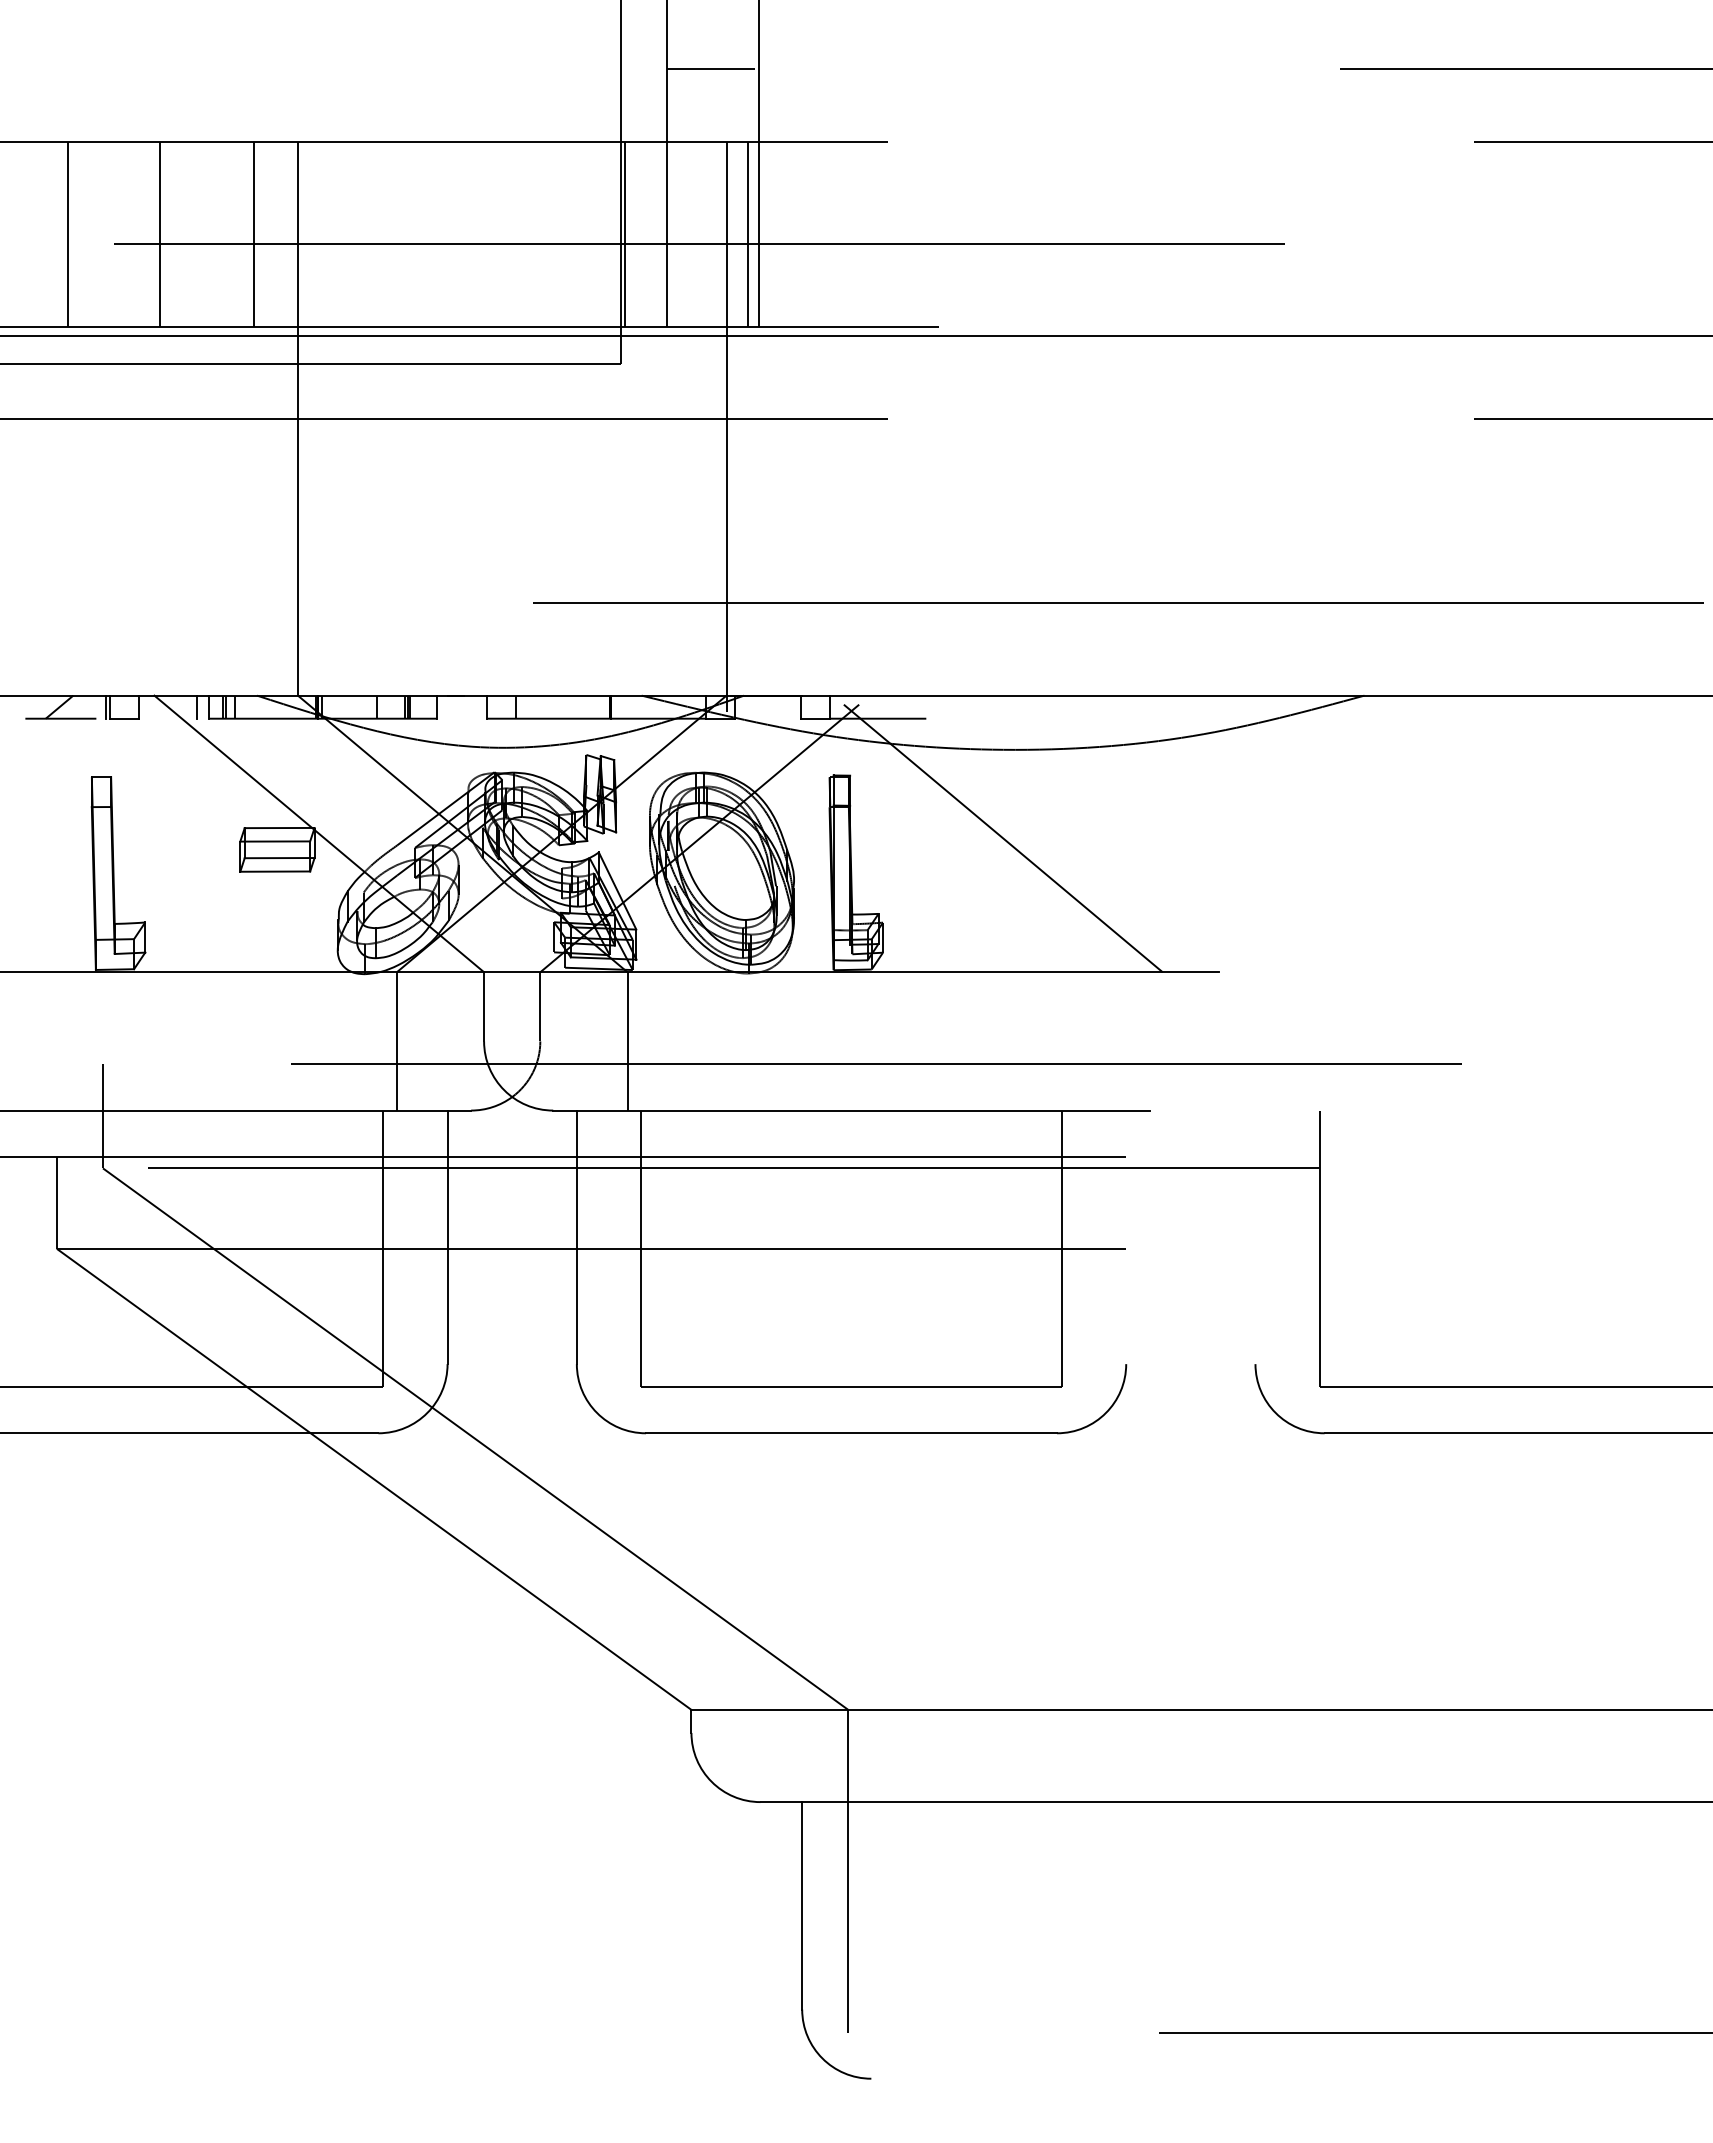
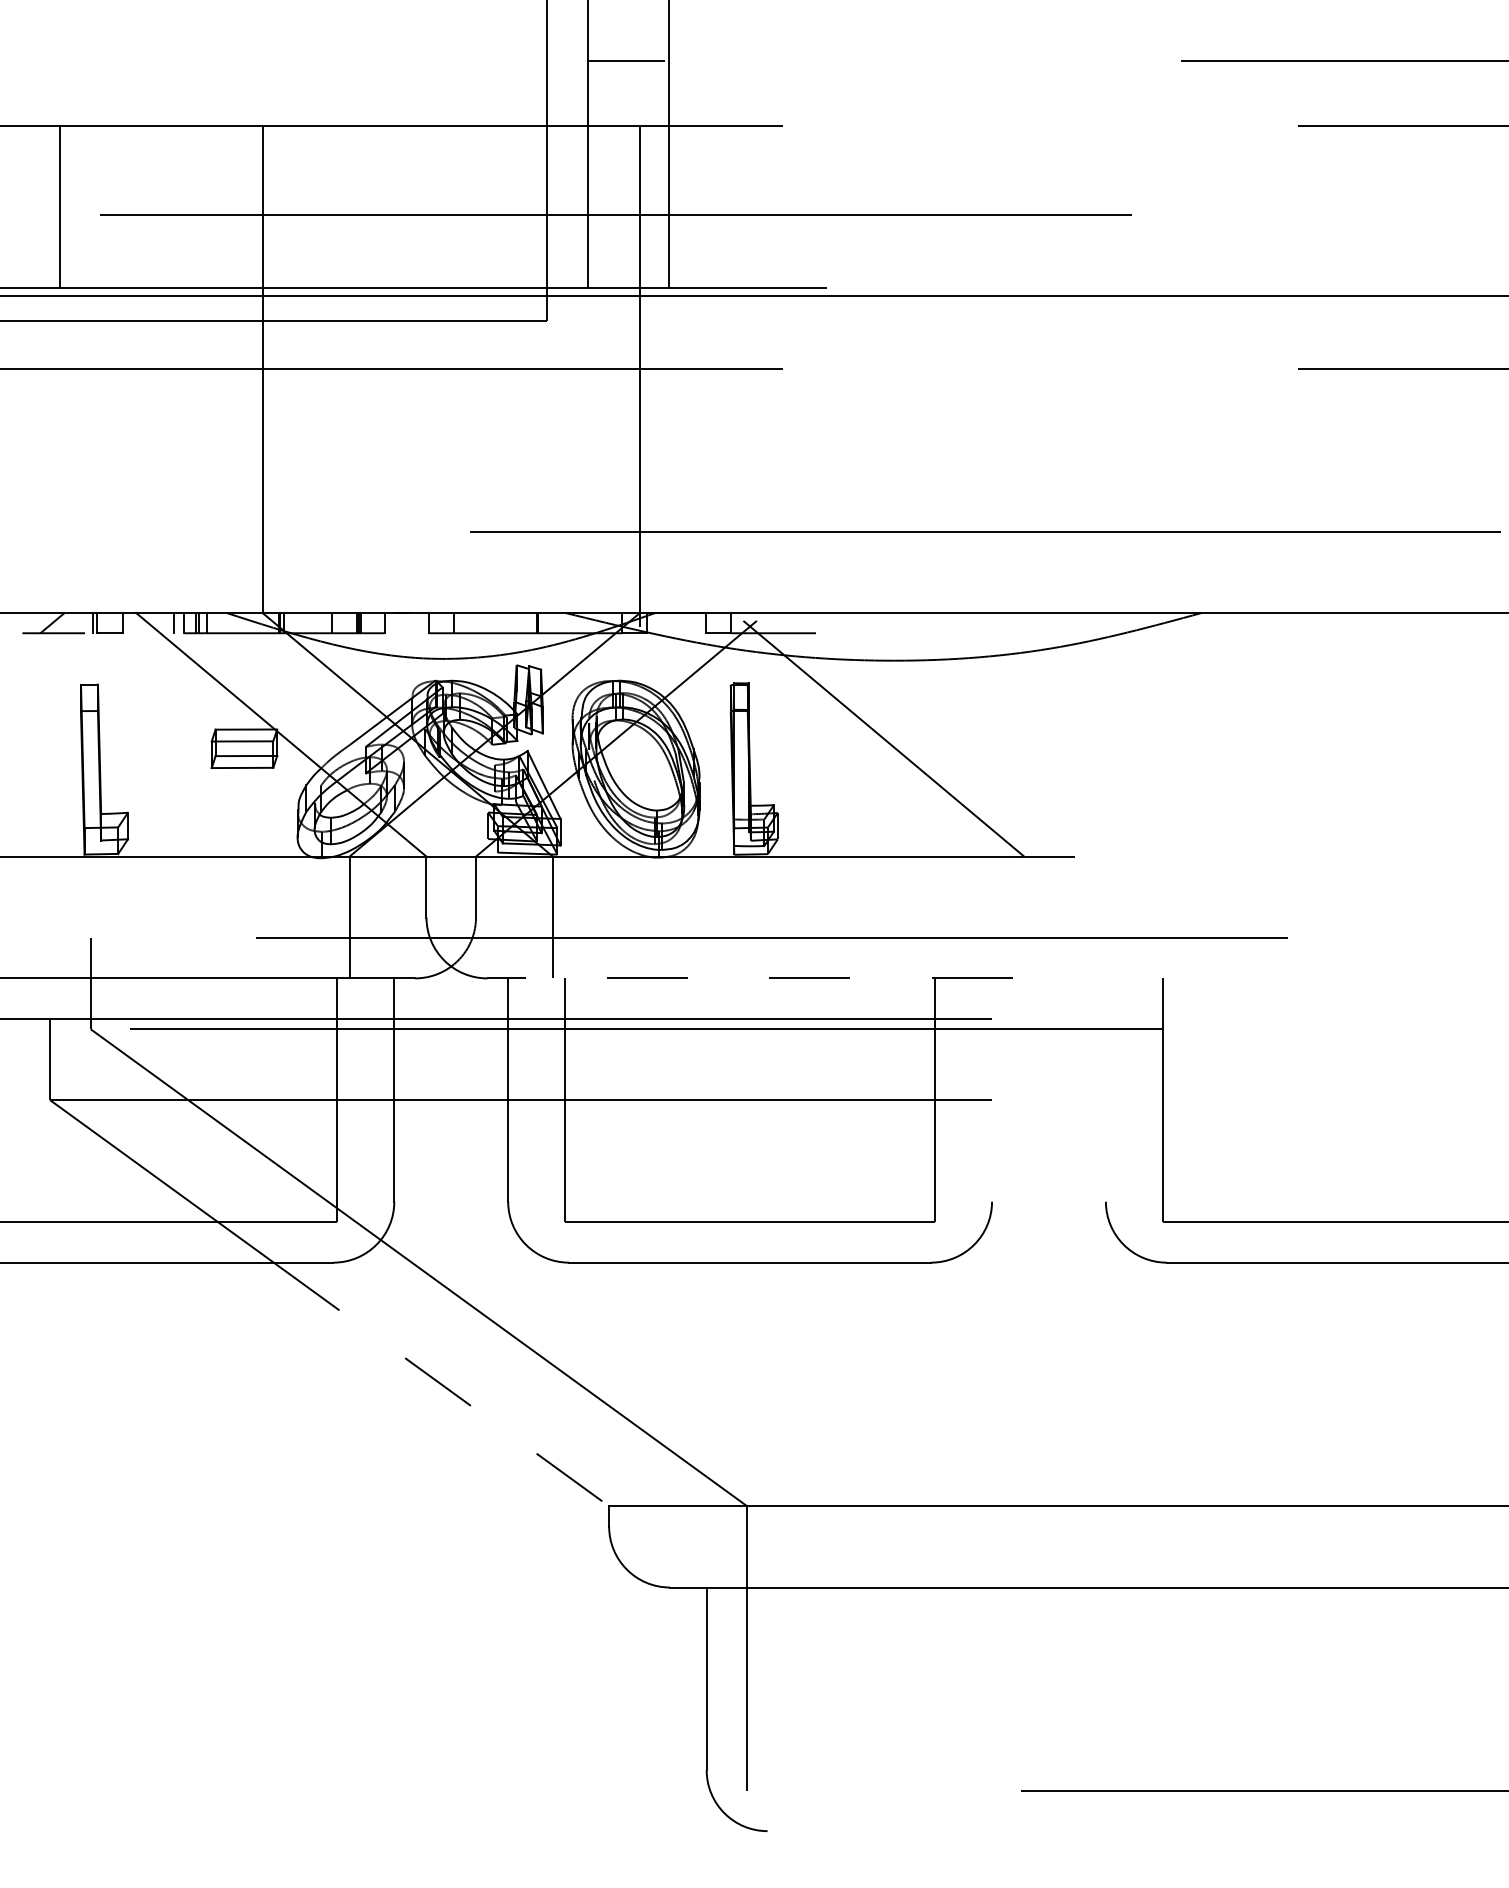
line: (159, 234) -> (140, 206), removed
line: (253, 234) -> (223, 206), removed
line: (625, 234) -> (551, 206), removed
line: (748, 234) -> (659, 206), removed
line: (851, 1110) -> (750, 978), solid -> dashed
line: (501, 1571) -> (441, 1384), solid -> dashed

